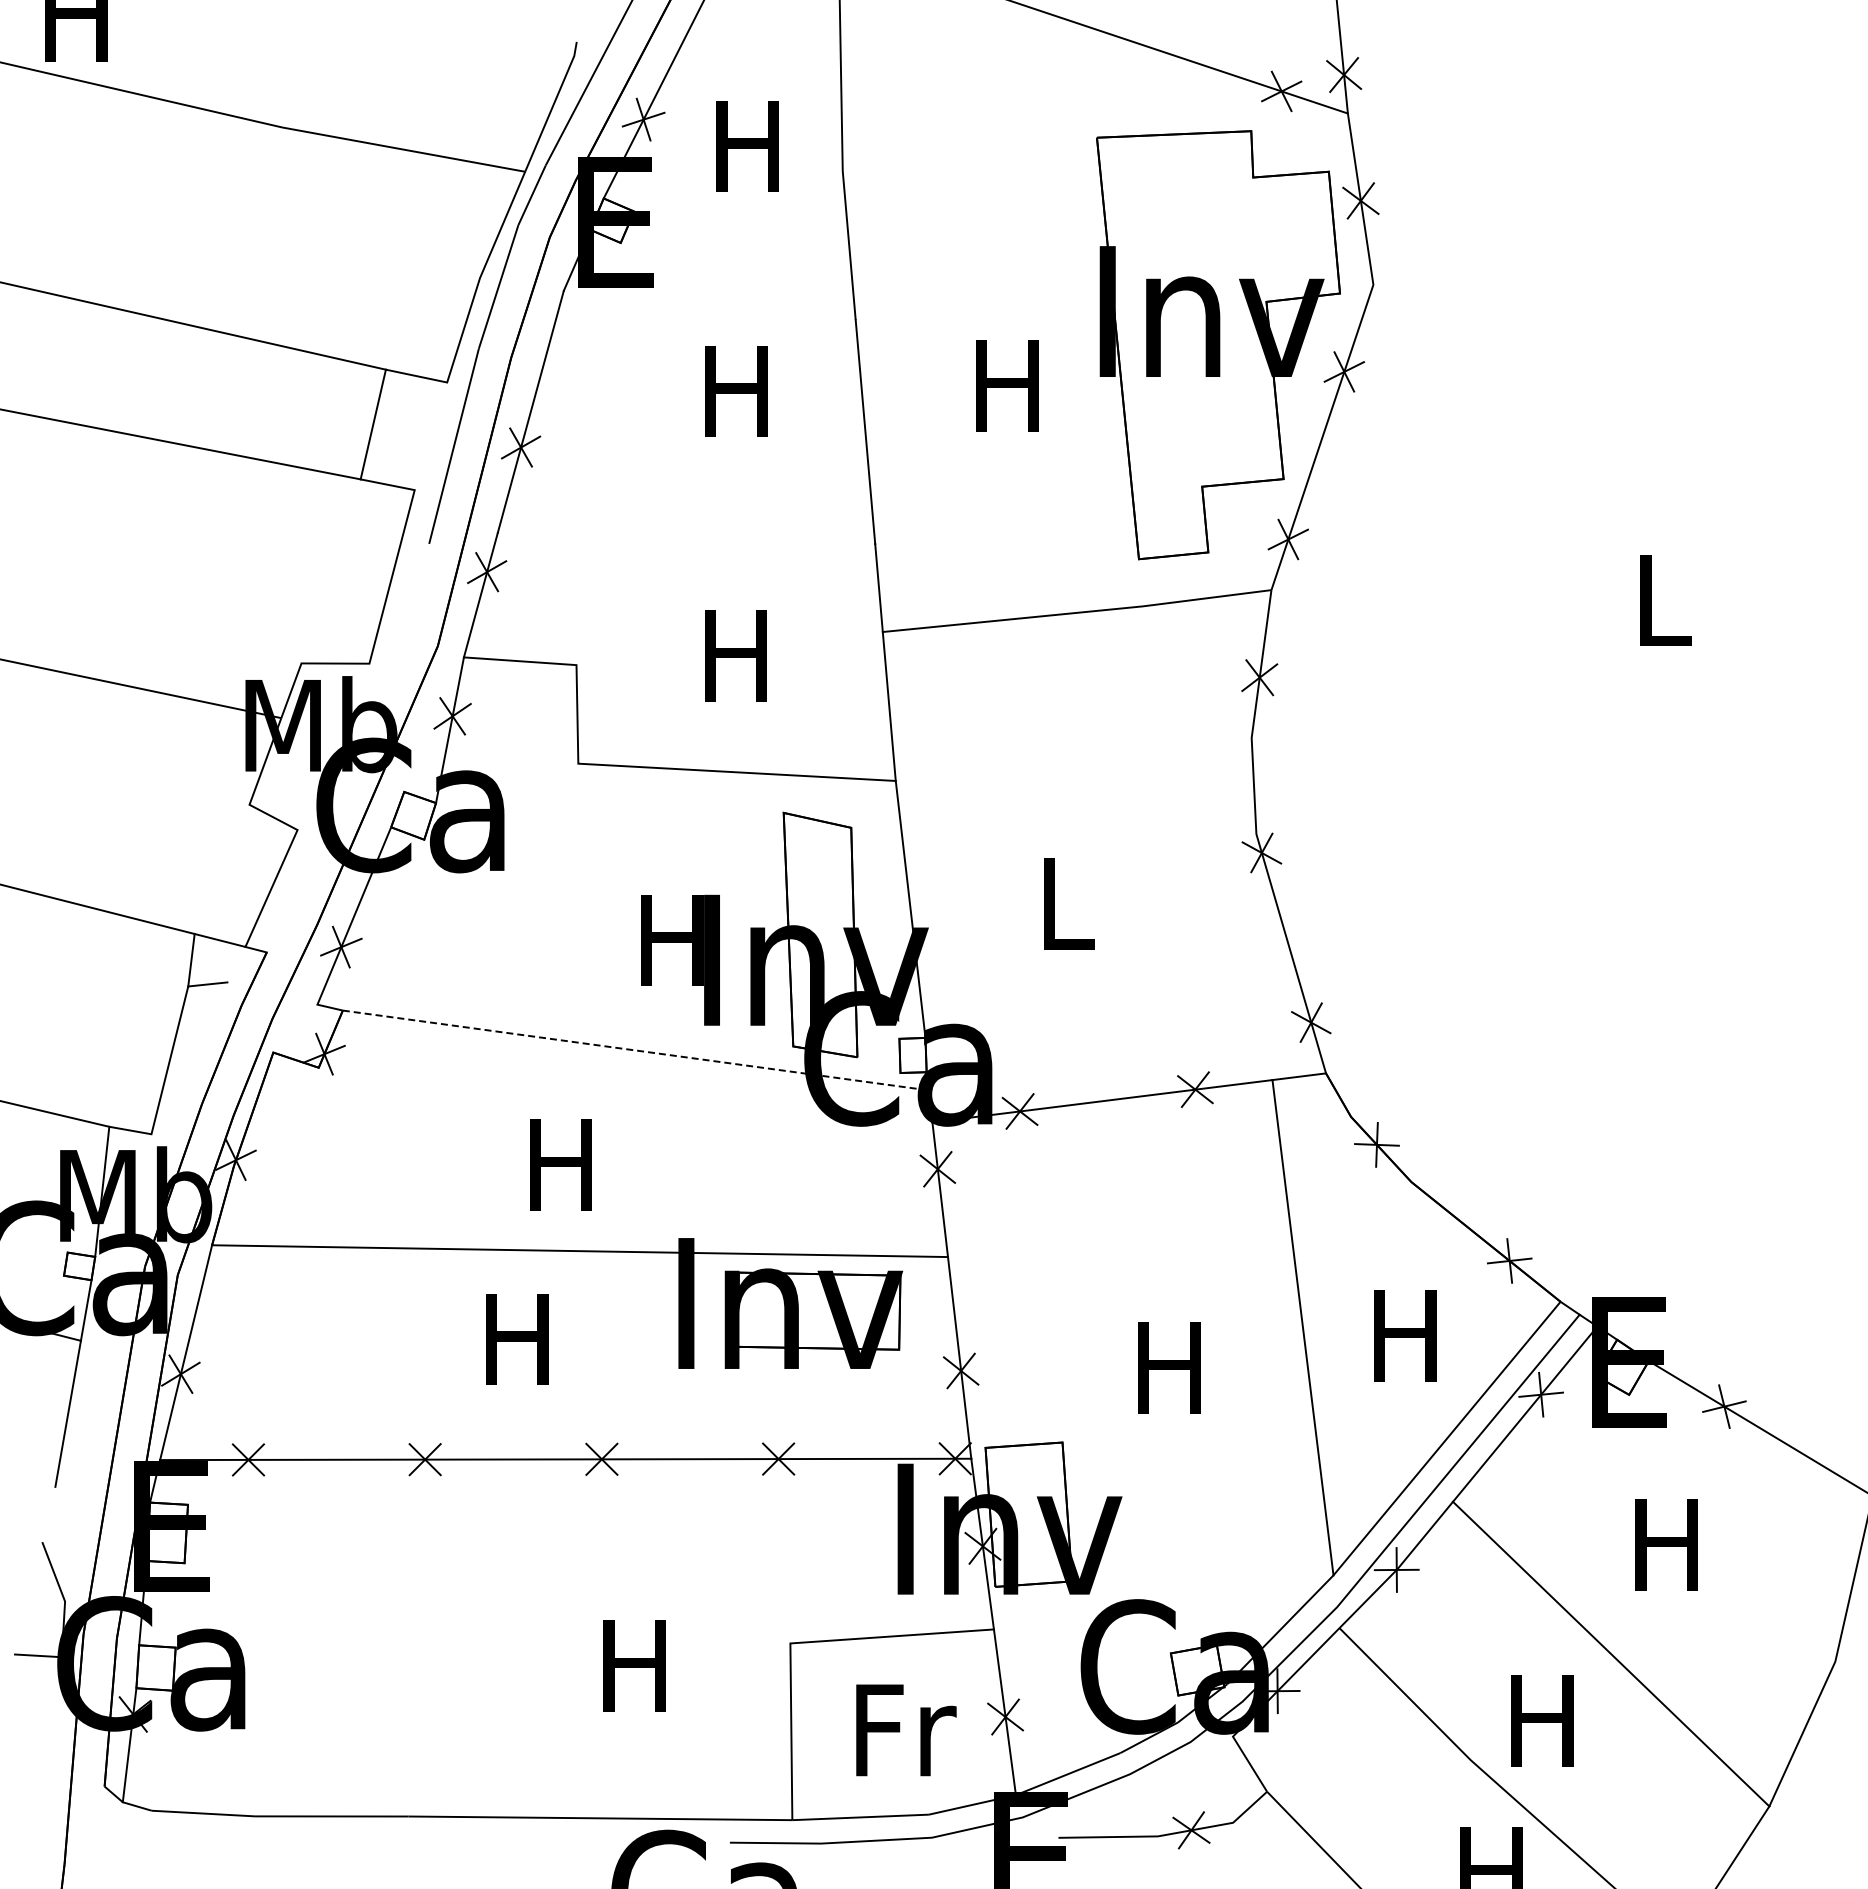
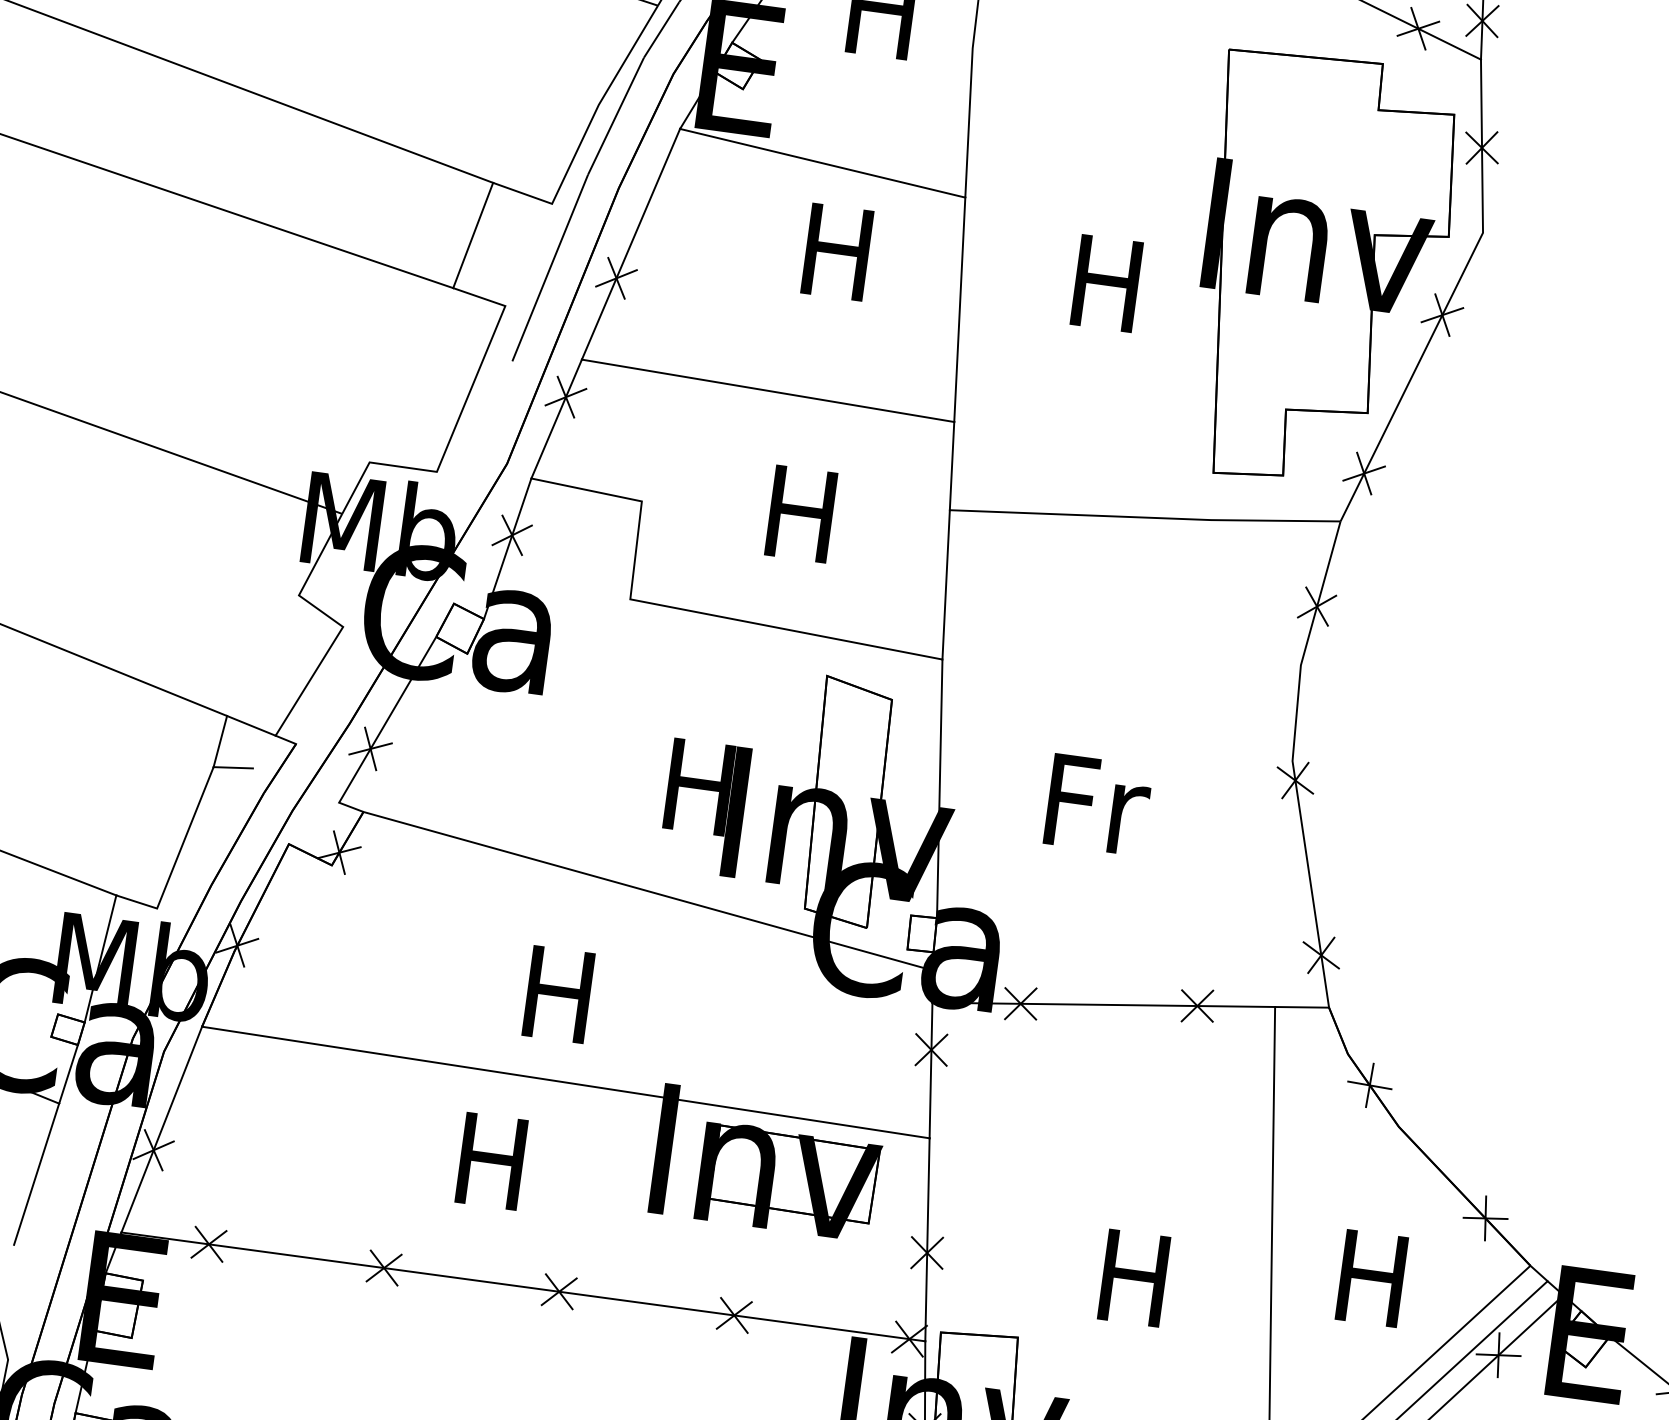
line: (709, 305) -> (822, 163), added
line: (686, 538) -> (768, 390), added
text: (1069, 903) -> (1097, 804), L -> Fr
line: (635, 1050) -> (648, 891), dashed -> solid

